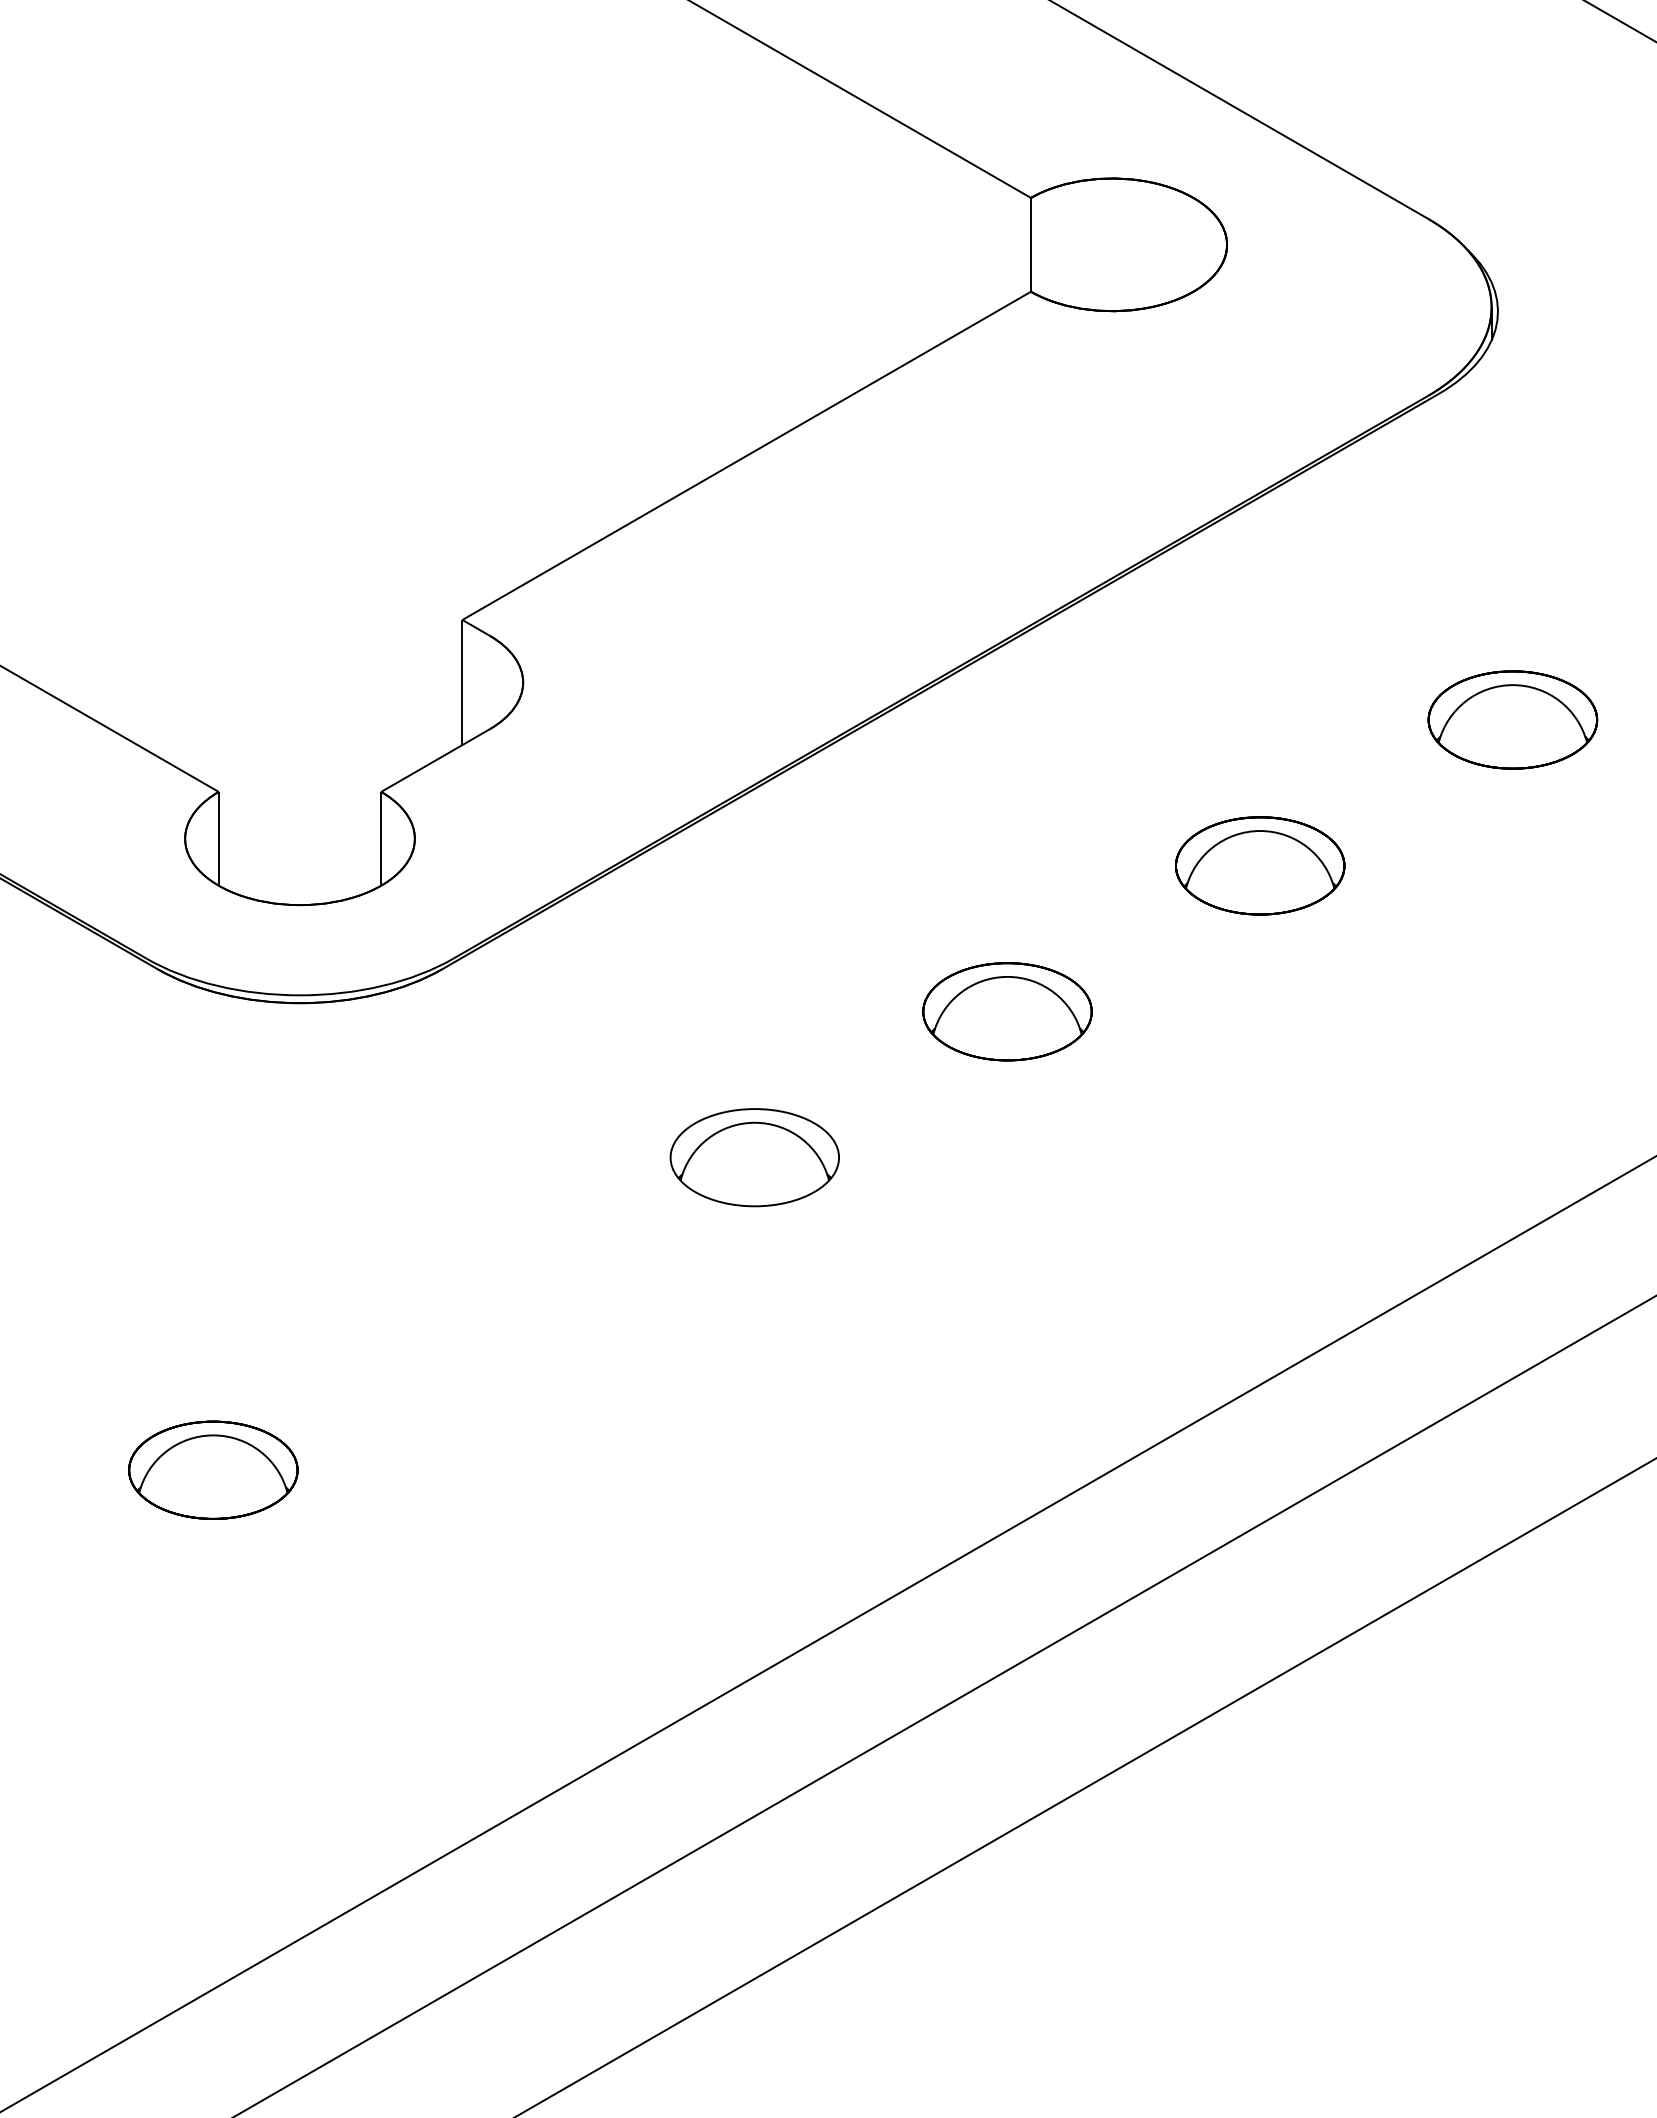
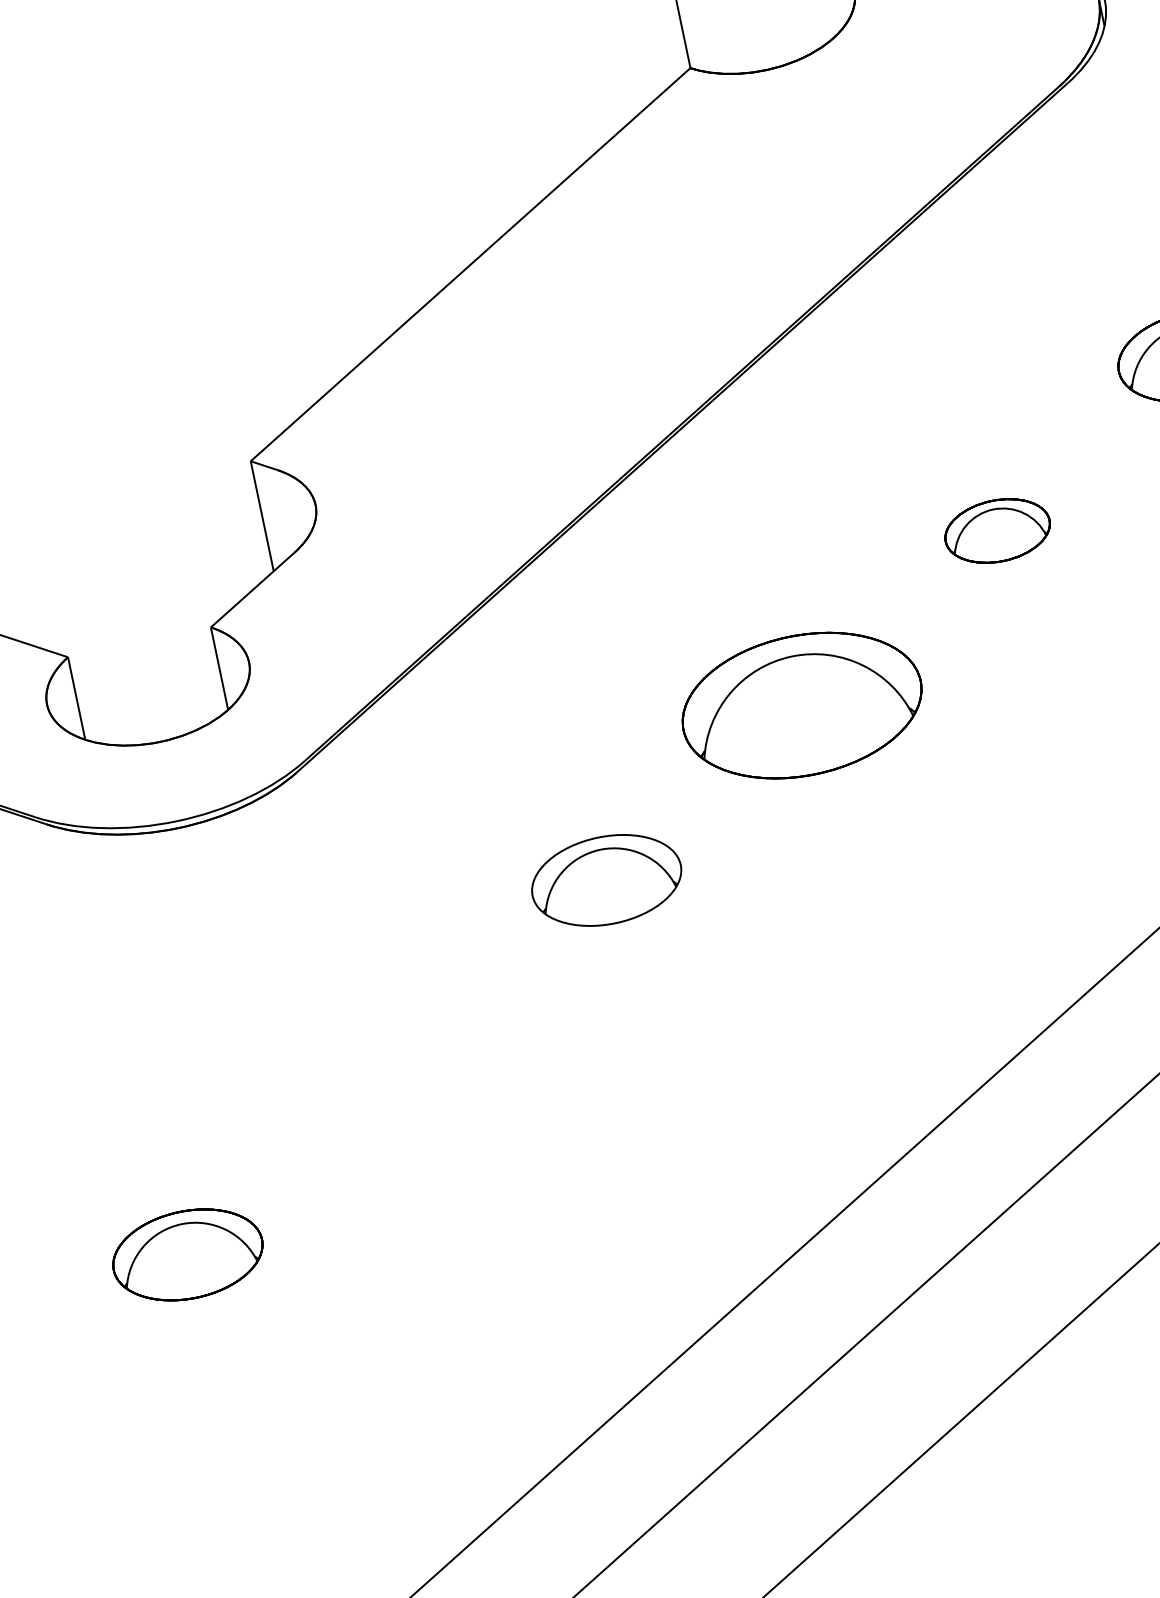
part: (1260, 865) -> (997, 530), size x0.7
part: (1007, 1011) -> (802, 705), size x1.6

